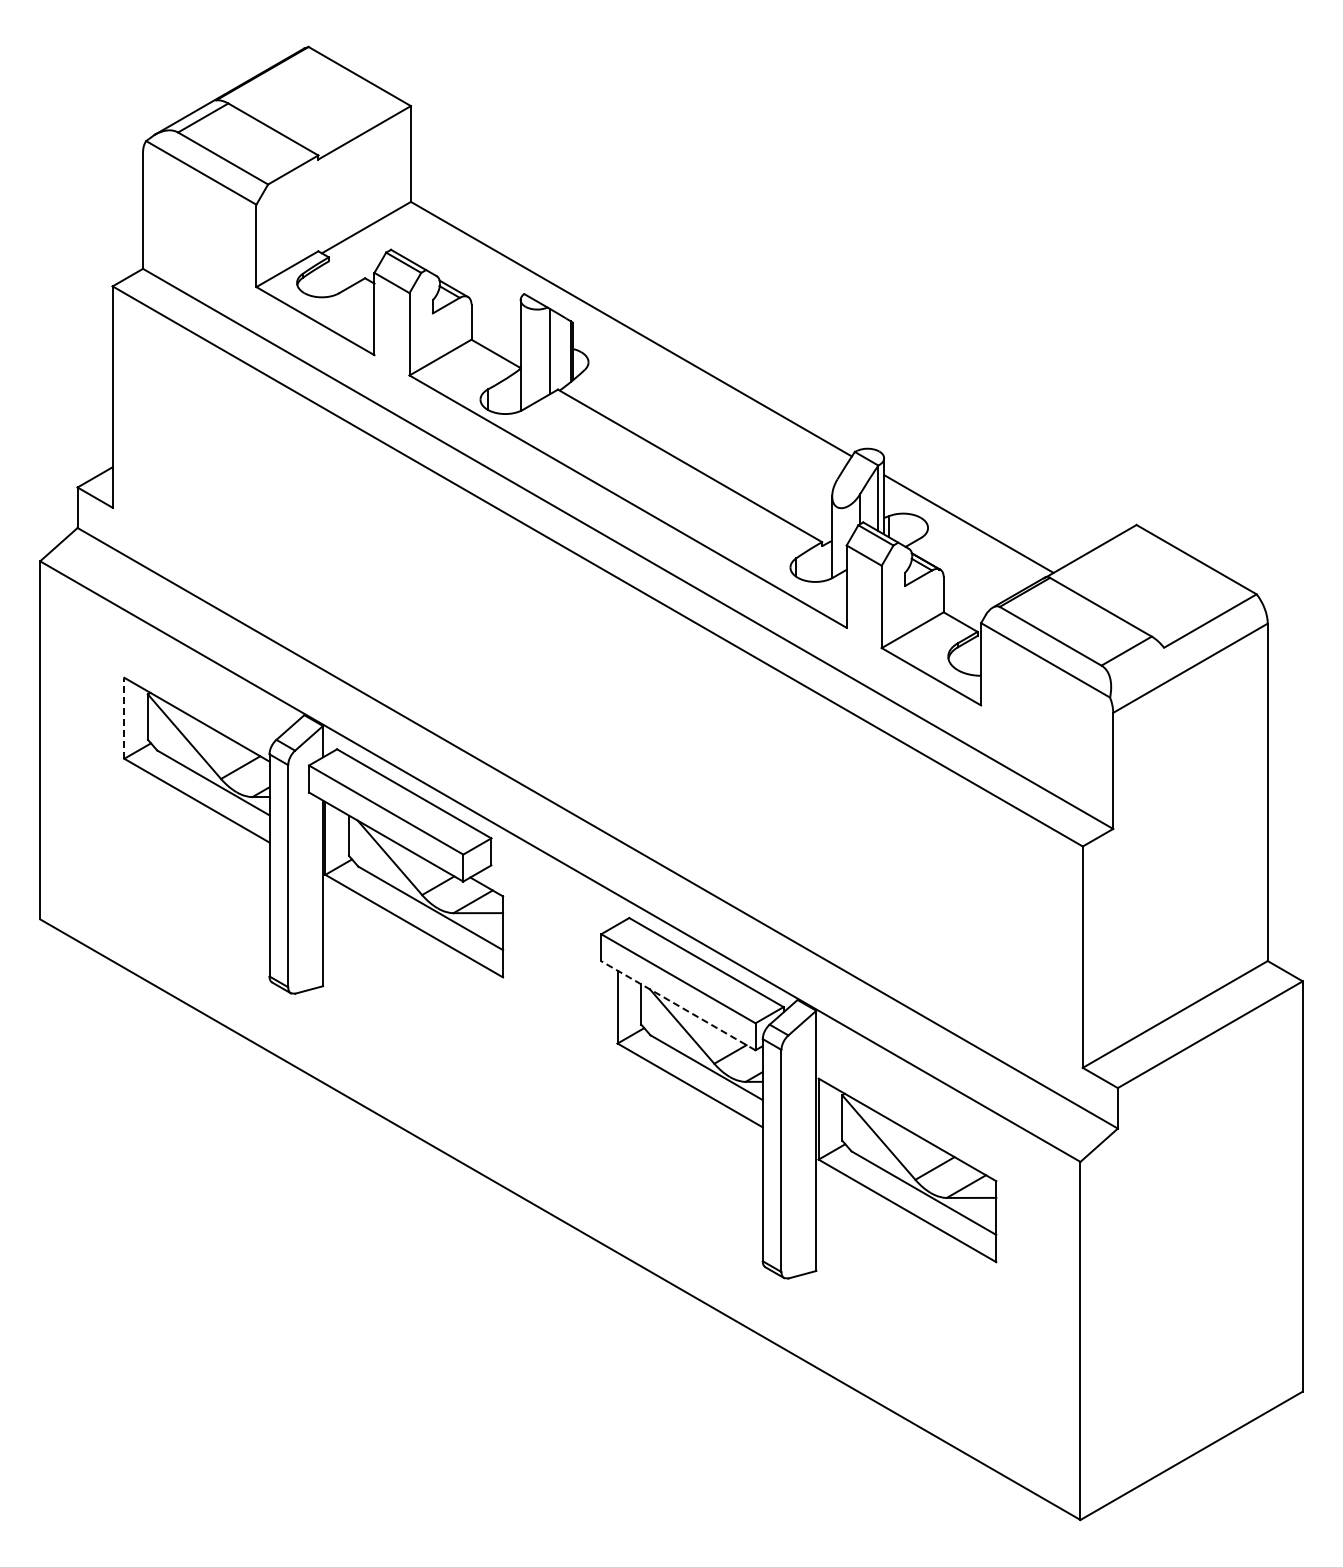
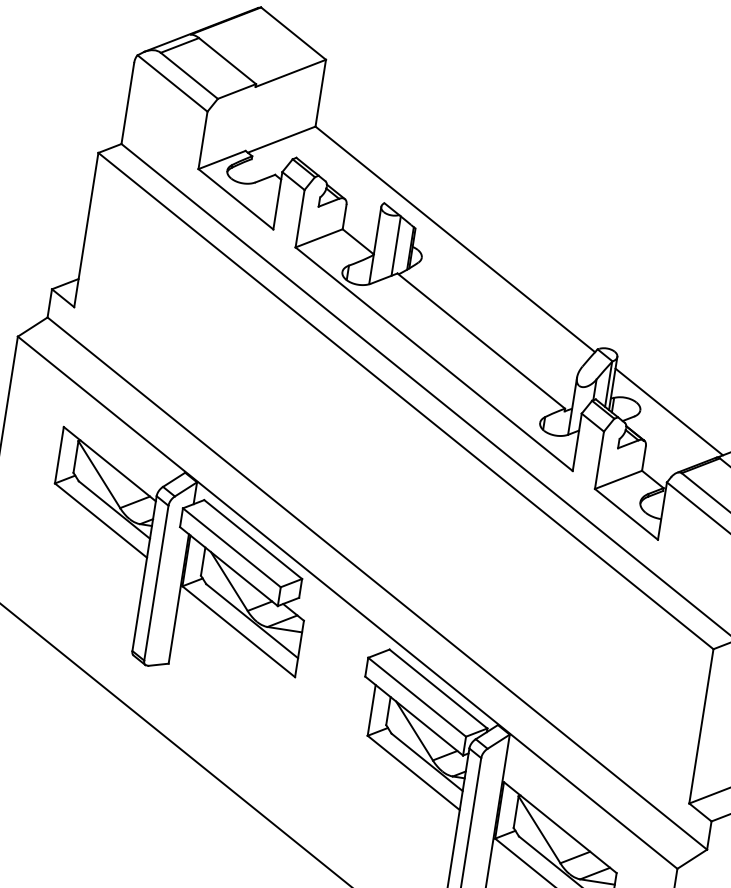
line: (124, 717) -> (59, 454), dashed -> solid
line: (677, 1005) -> (413, 715), dashed -> solid

